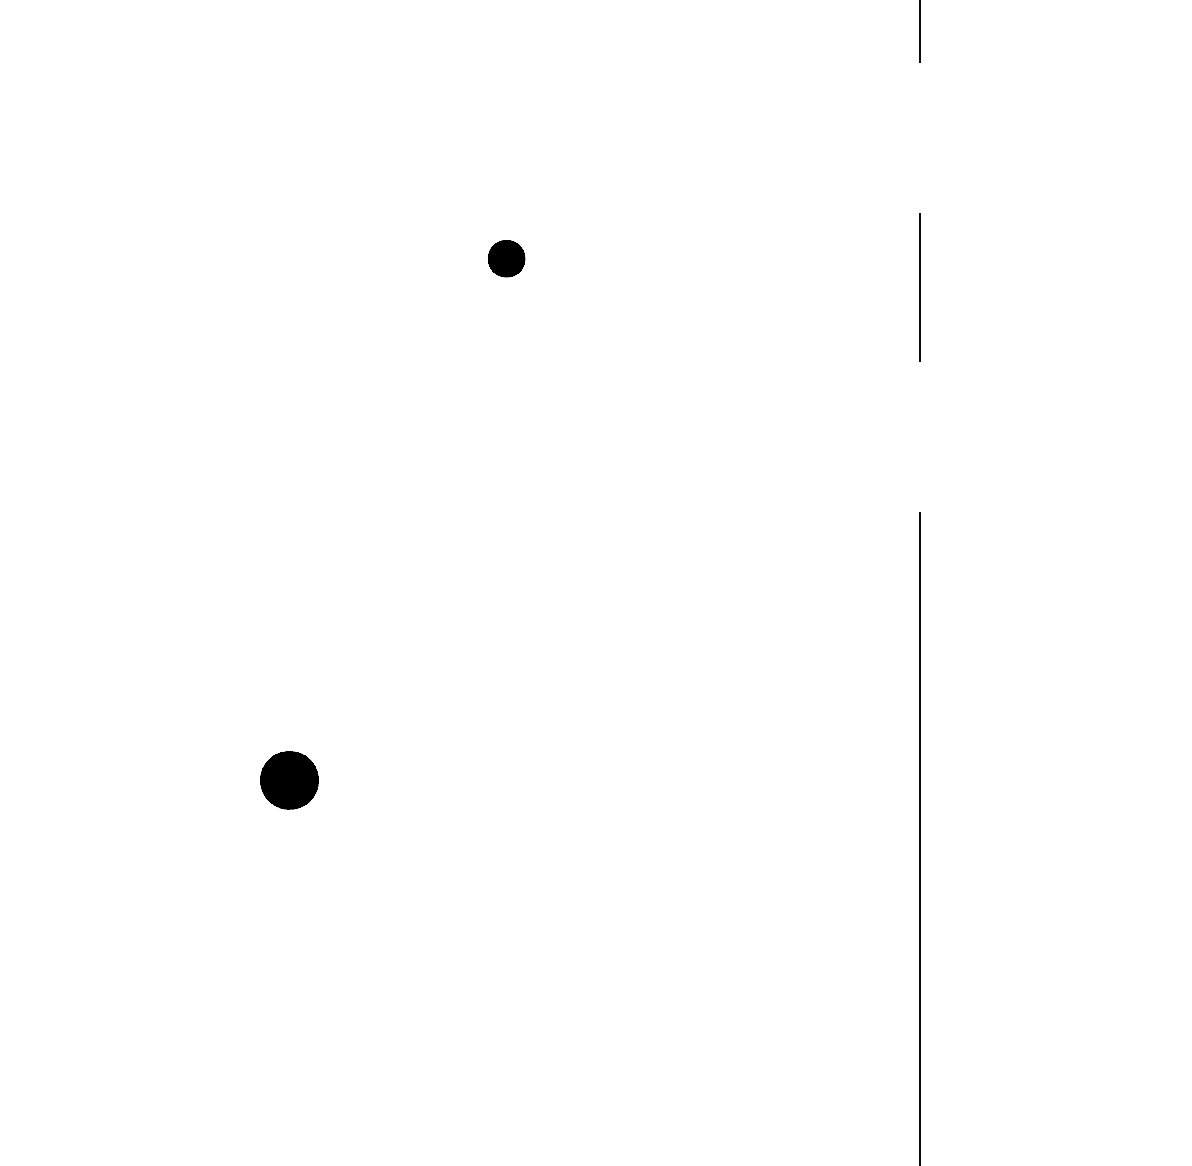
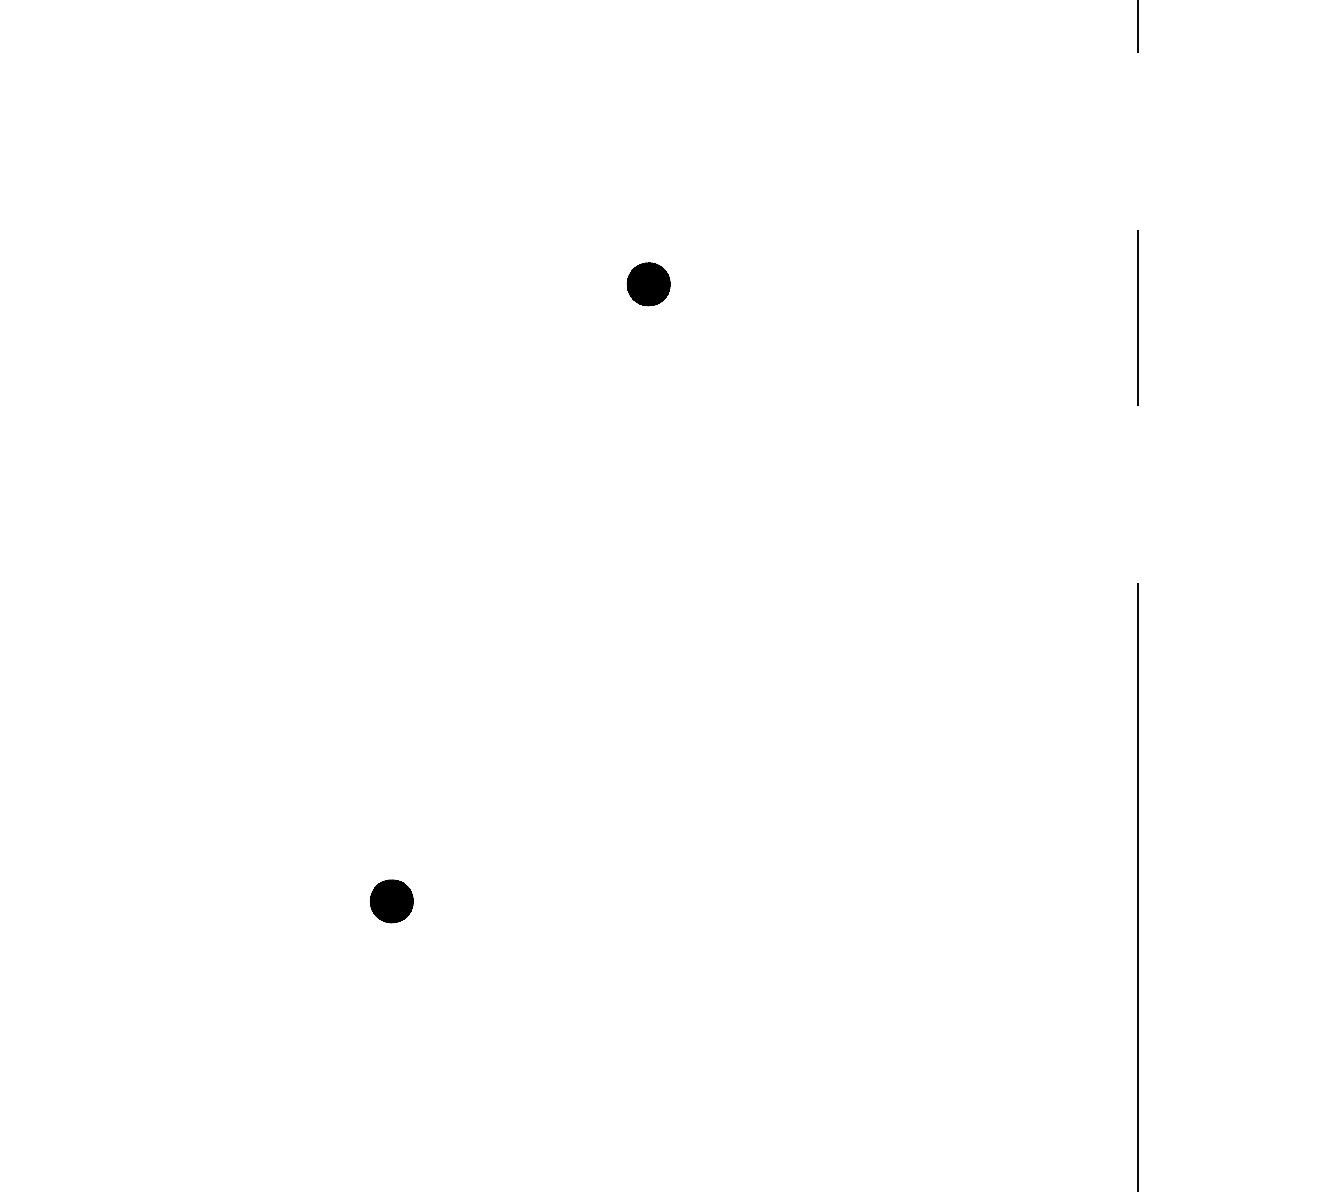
part: (288, 780) -> (390, 901), size x0.62

